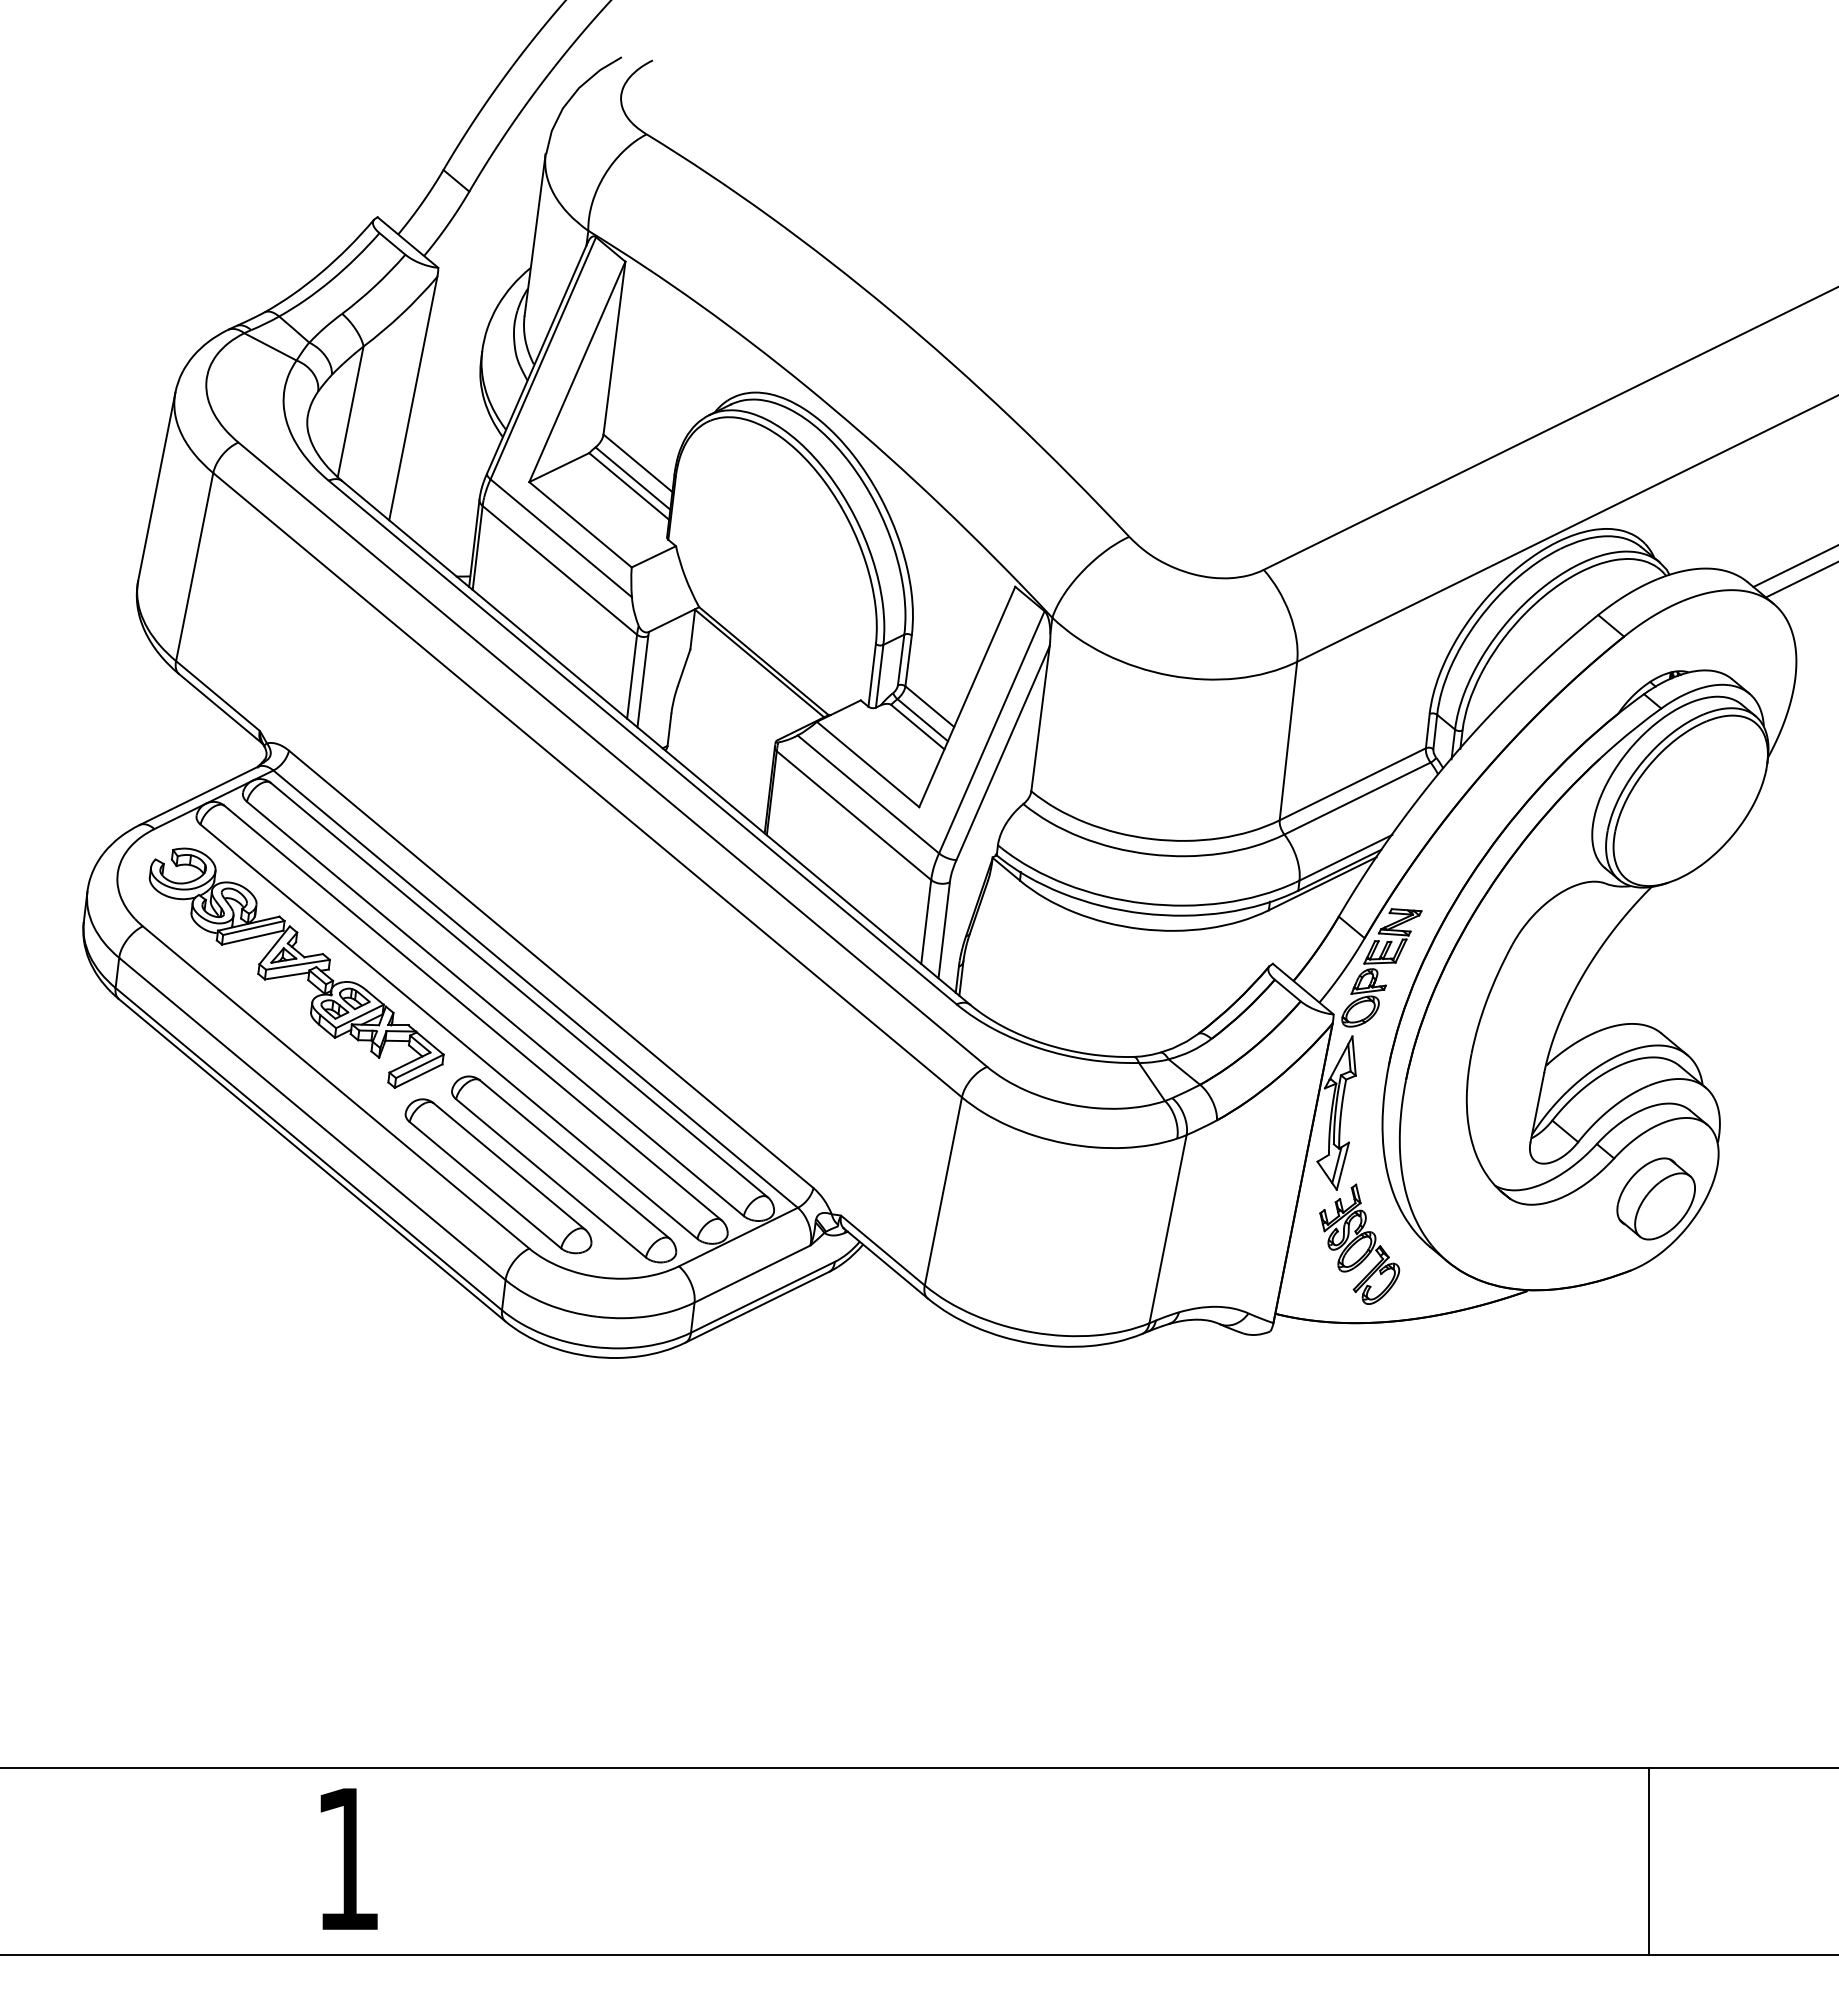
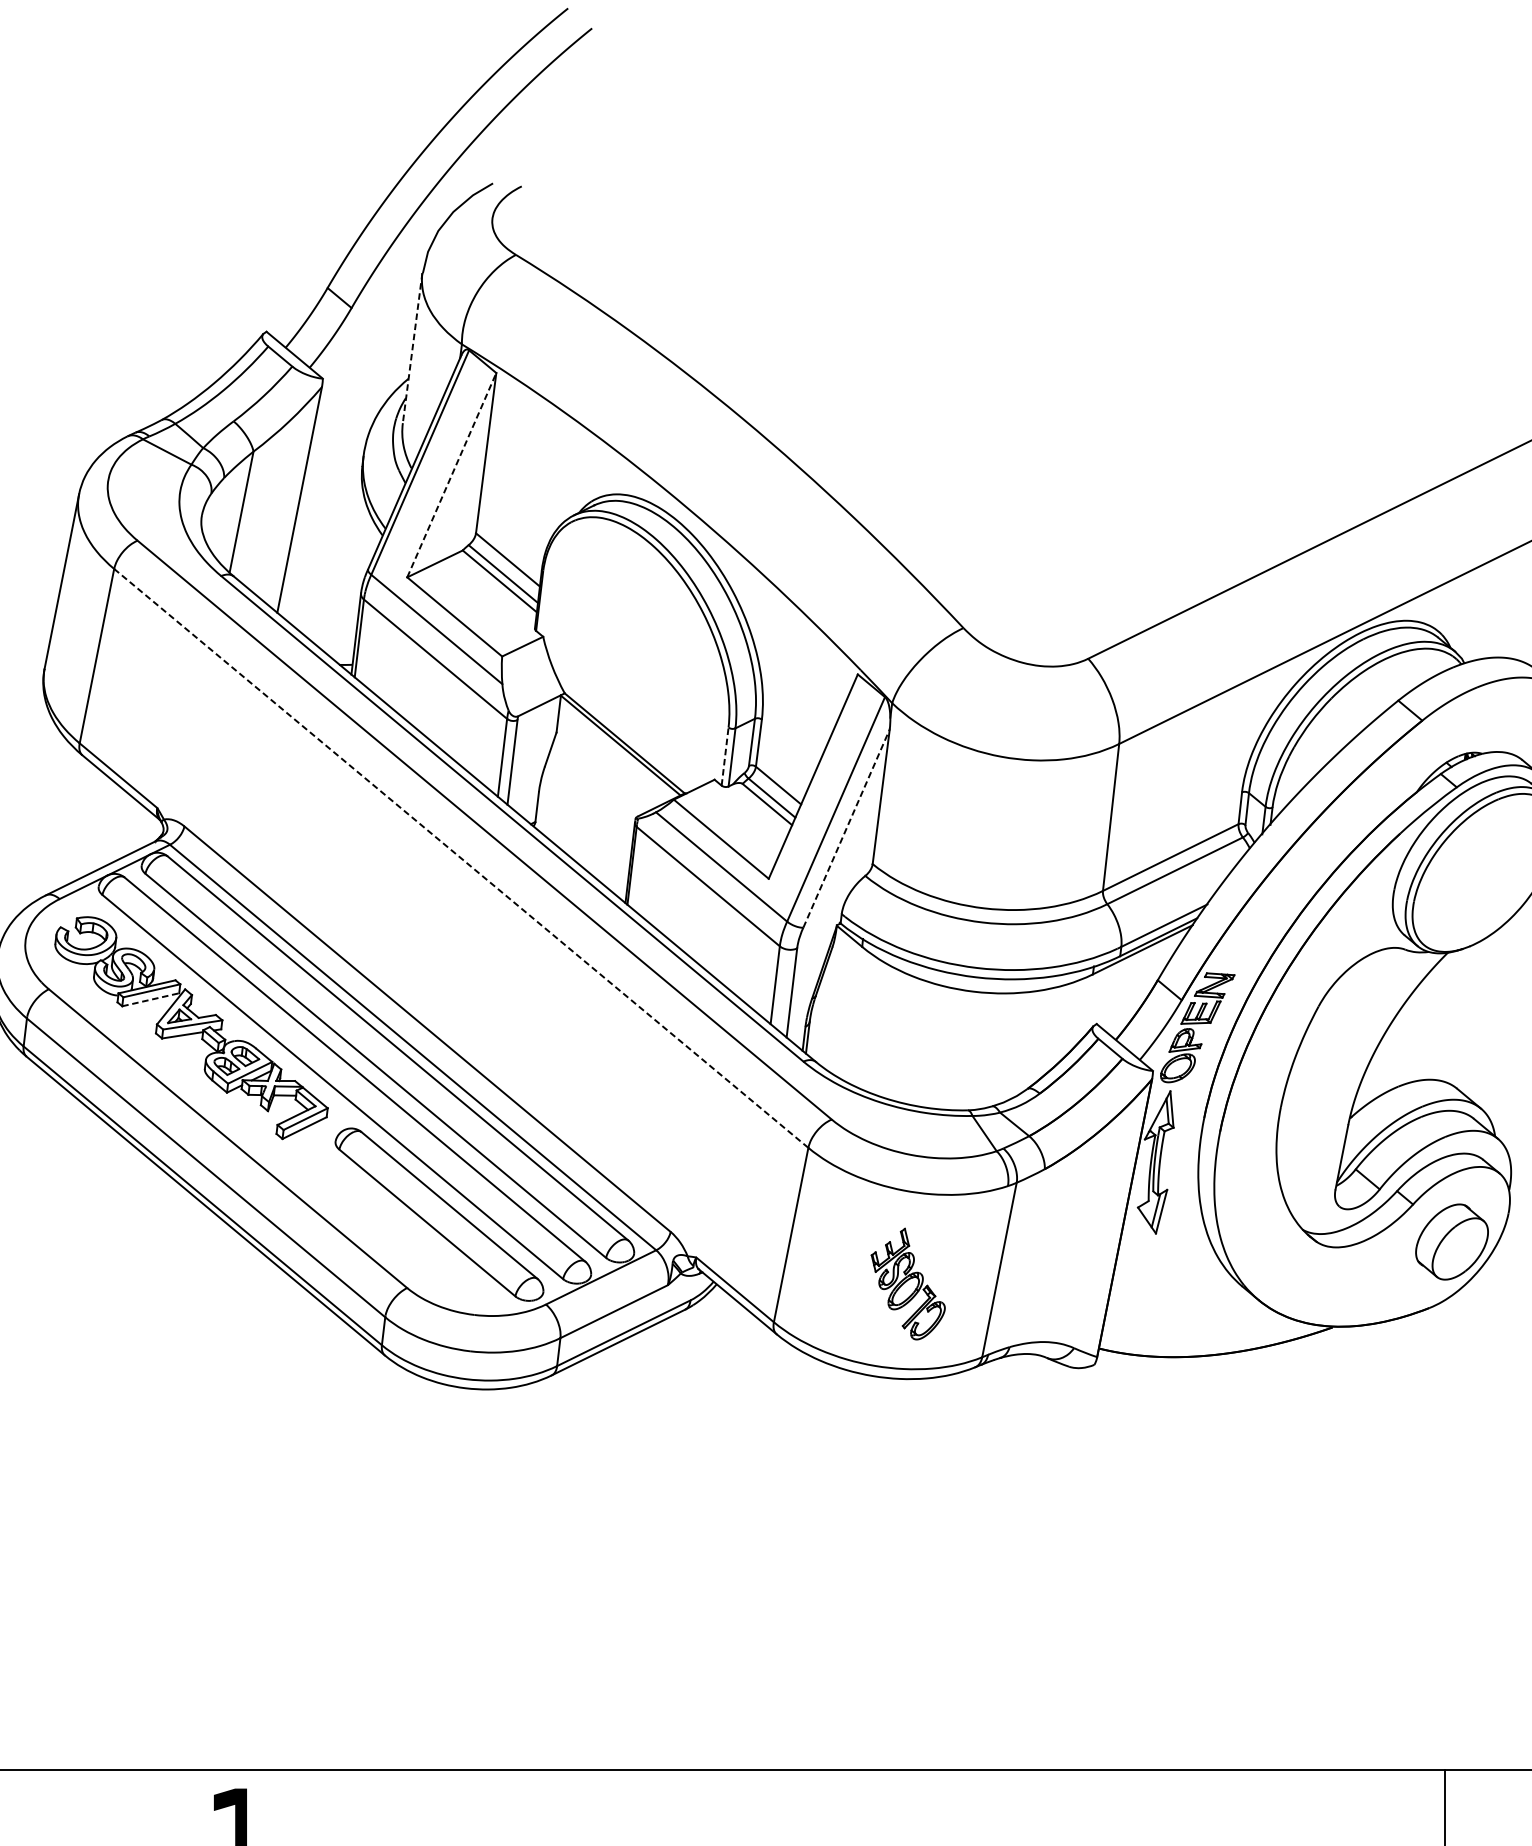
line: (535, 234) -> (412, 347), solid -> dashed
line: (577, 371) -> (451, 474), solid -> dashed
line: (872, 675) -> (725, 756), solid -> dashed
line: (1003, 753) -> (846, 829), solid -> dashed
line: (587, 784) -> (461, 857), solid -> dashed
line: (253, 937) -> (151, 999), solid -> dashed
part: (498, 1176) -> (378, 1221), removed
part: (1359, 1243) -> (908, 1283), moved

